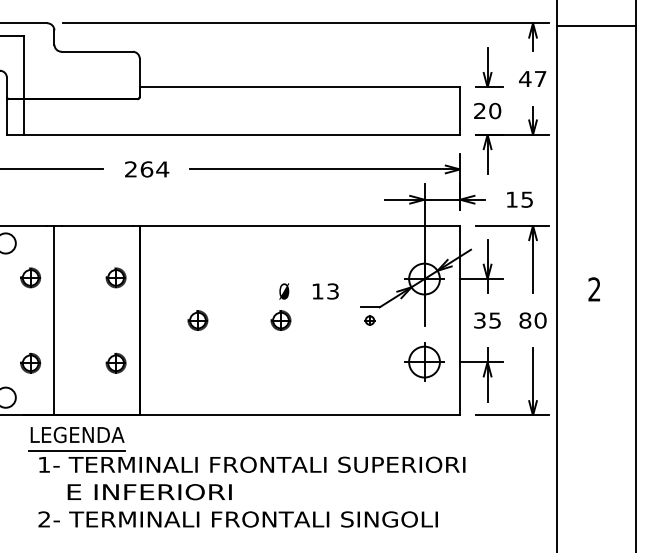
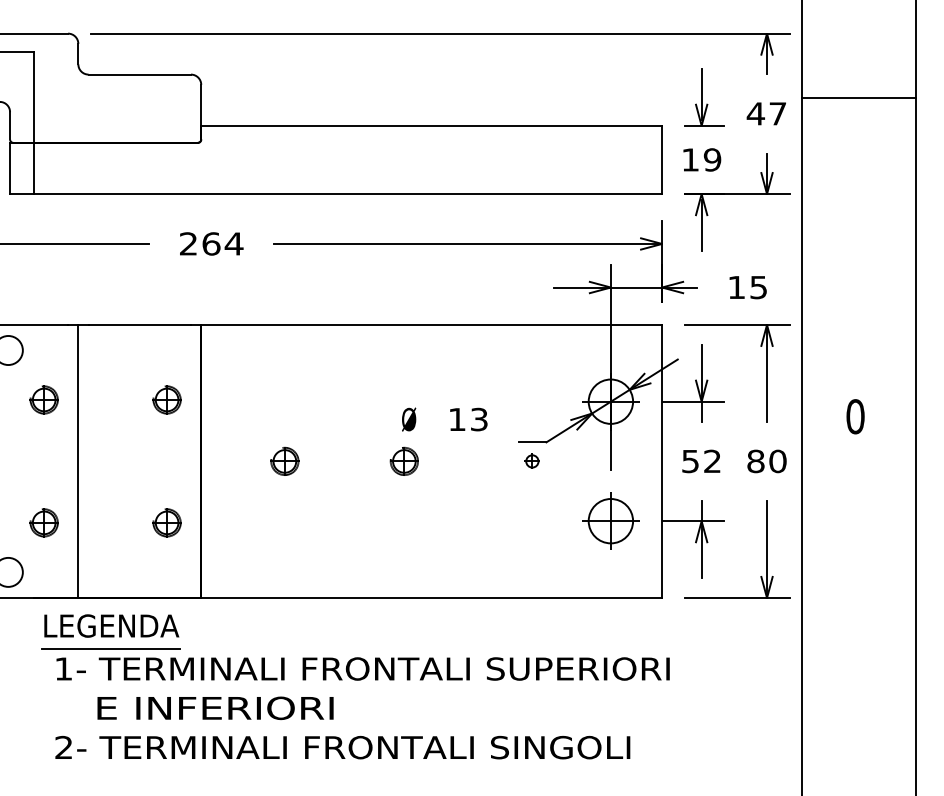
line: (596, 25) -> (858, 97), moved
text: (487, 110) -> (701, 159), 20 -> 19
text: (594, 289) -> (855, 416), 2 -> 0
text: (487, 320) -> (701, 461), 35 -> 52

